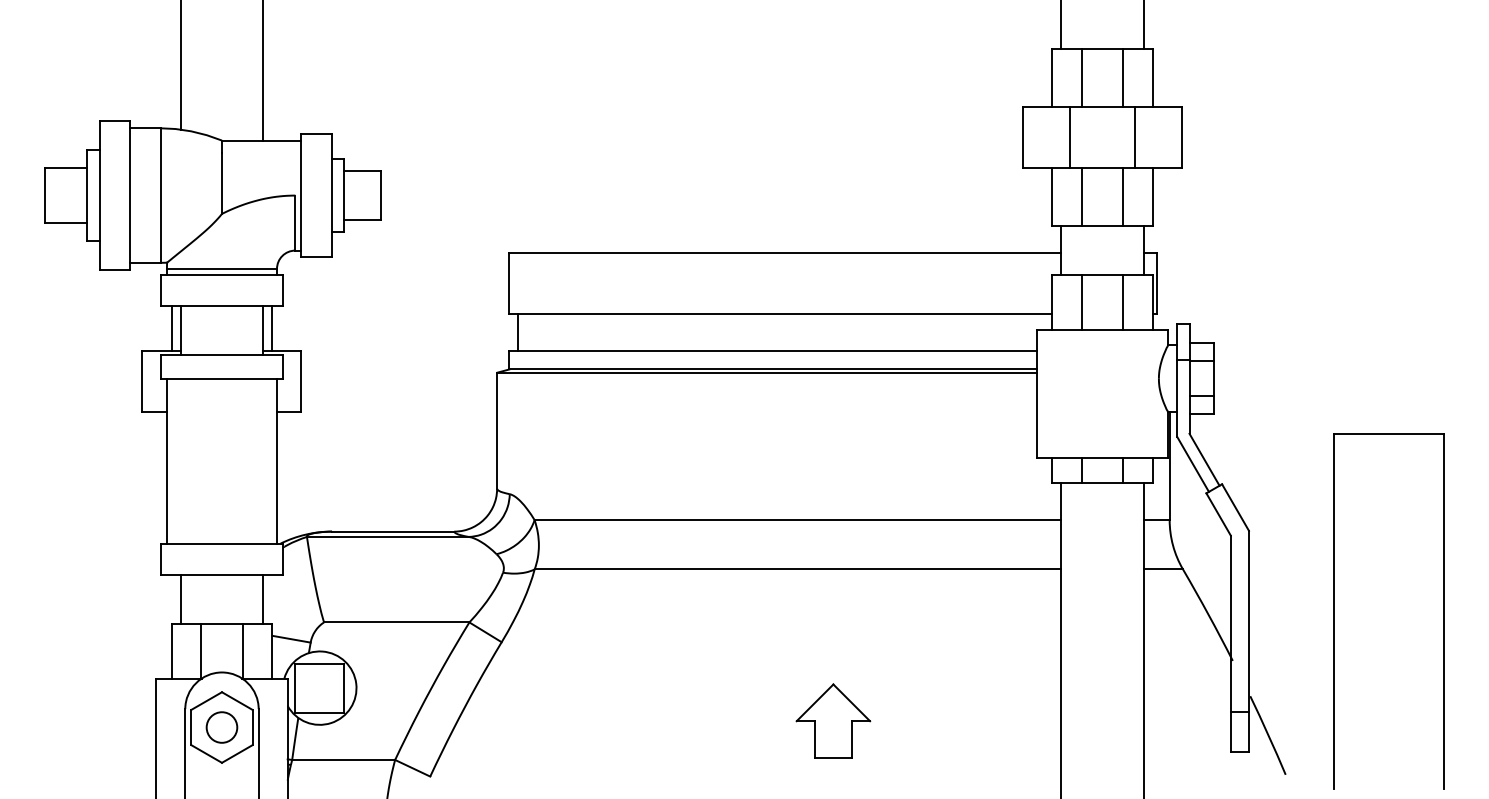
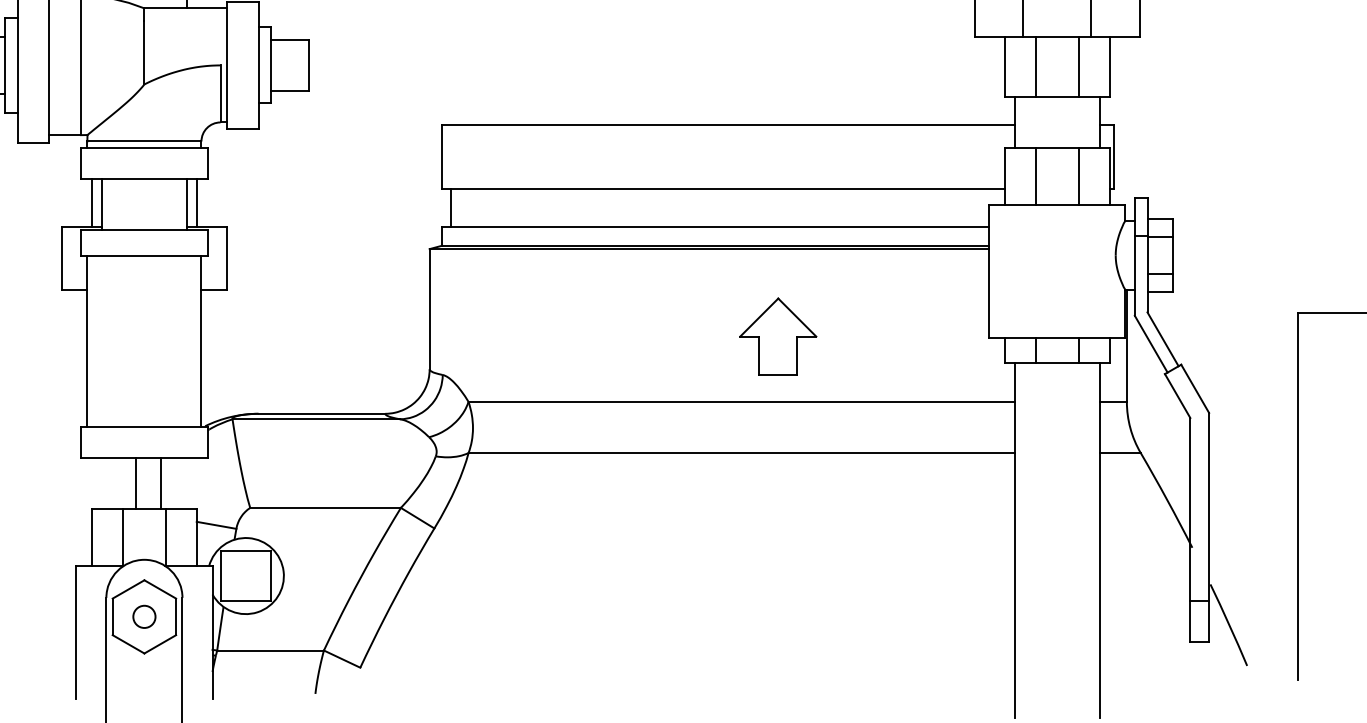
line: (180, 598) -> (135, 483), moved
line: (263, 598) -> (161, 483), moved
part: (833, 720) -> (778, 335), moved
circle: (221, 727) -> (143, 616), size x0.7

